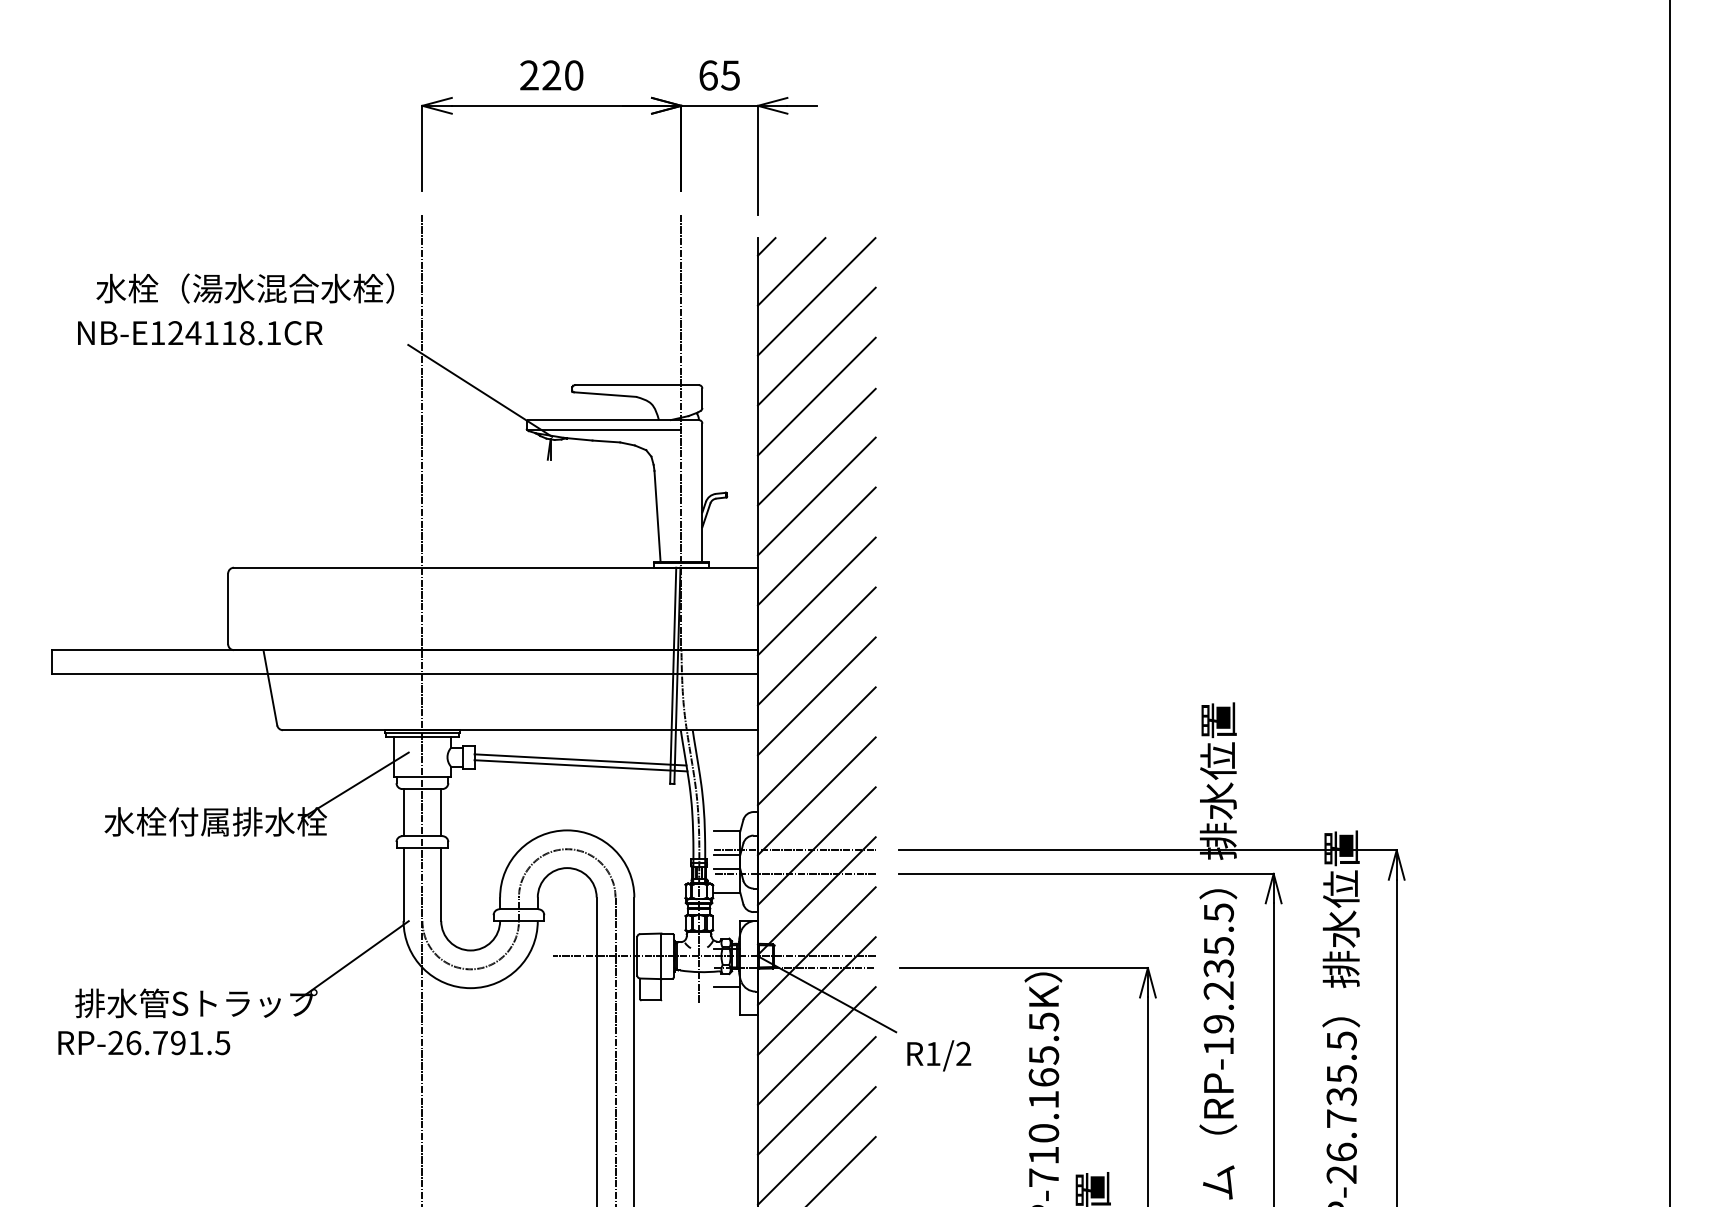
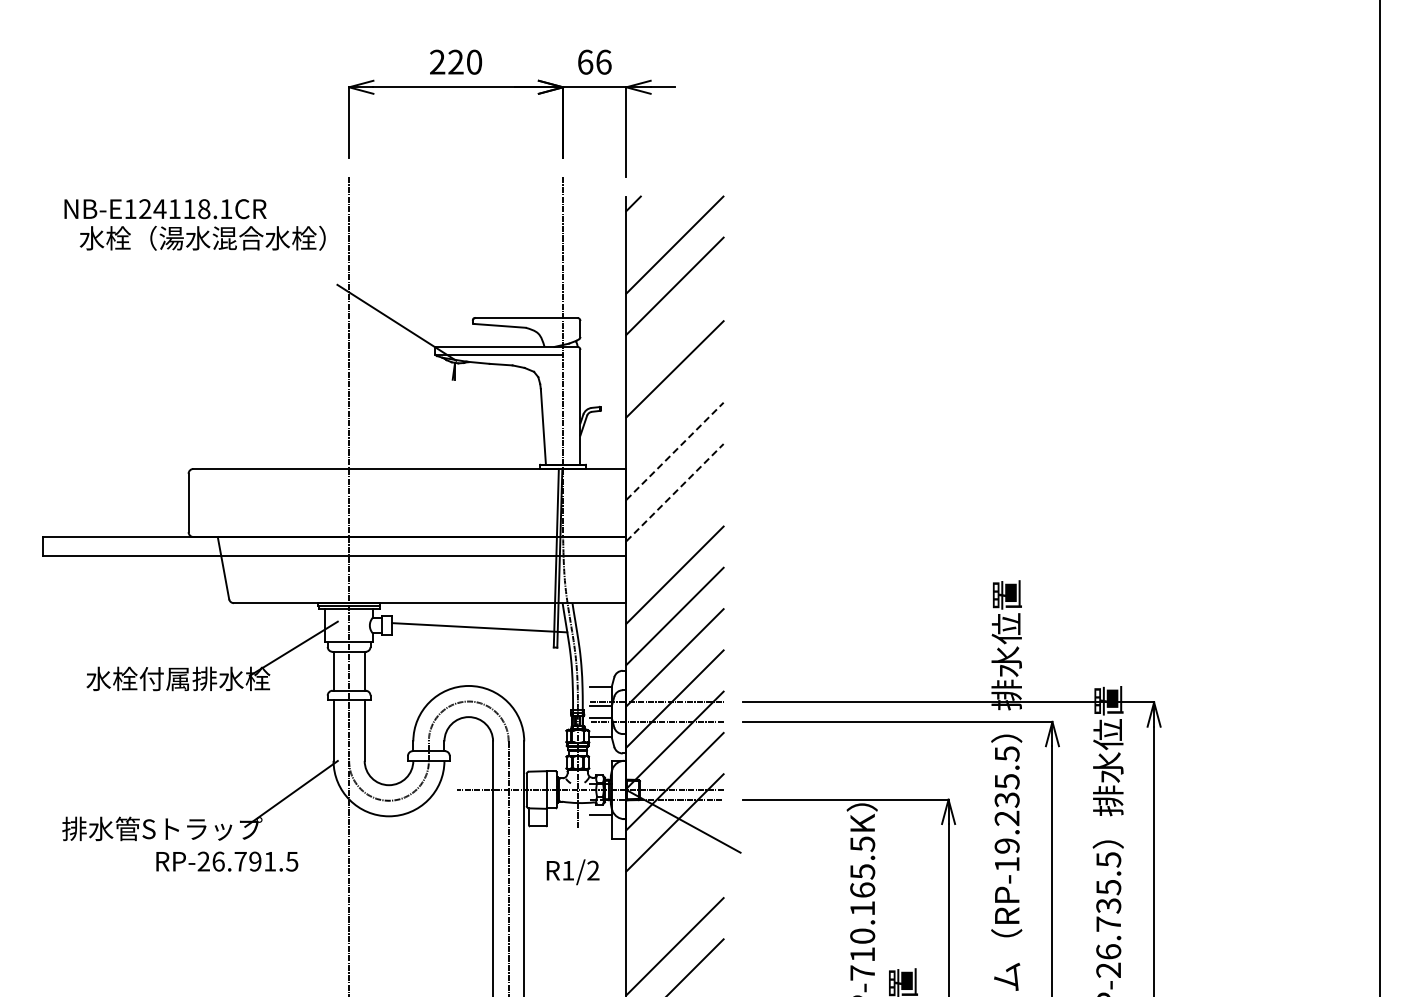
text: (730, 74) -> (603, 61), 65 -> 66
line: (792, 271) -> (654, 224), removed
text: (200, 333) -> (165, 209), moved
line: (816, 396) -> (674, 327), removed
line: (816, 495) -> (674, 409), removed
line: (817, 546) -> (675, 451), solid -> dashed
line: (817, 596) -> (675, 492), solid -> dashed
line: (816, 645) -> (674, 533), removed
line: (581, 765) -> (480, 632), removed
text: (144, 1042) -> (227, 861), moved
line: (816, 1045) -> (674, 863), removed
text: (938, 1056) -> (572, 872), moved
line: (816, 1094) -> (674, 904), removed

